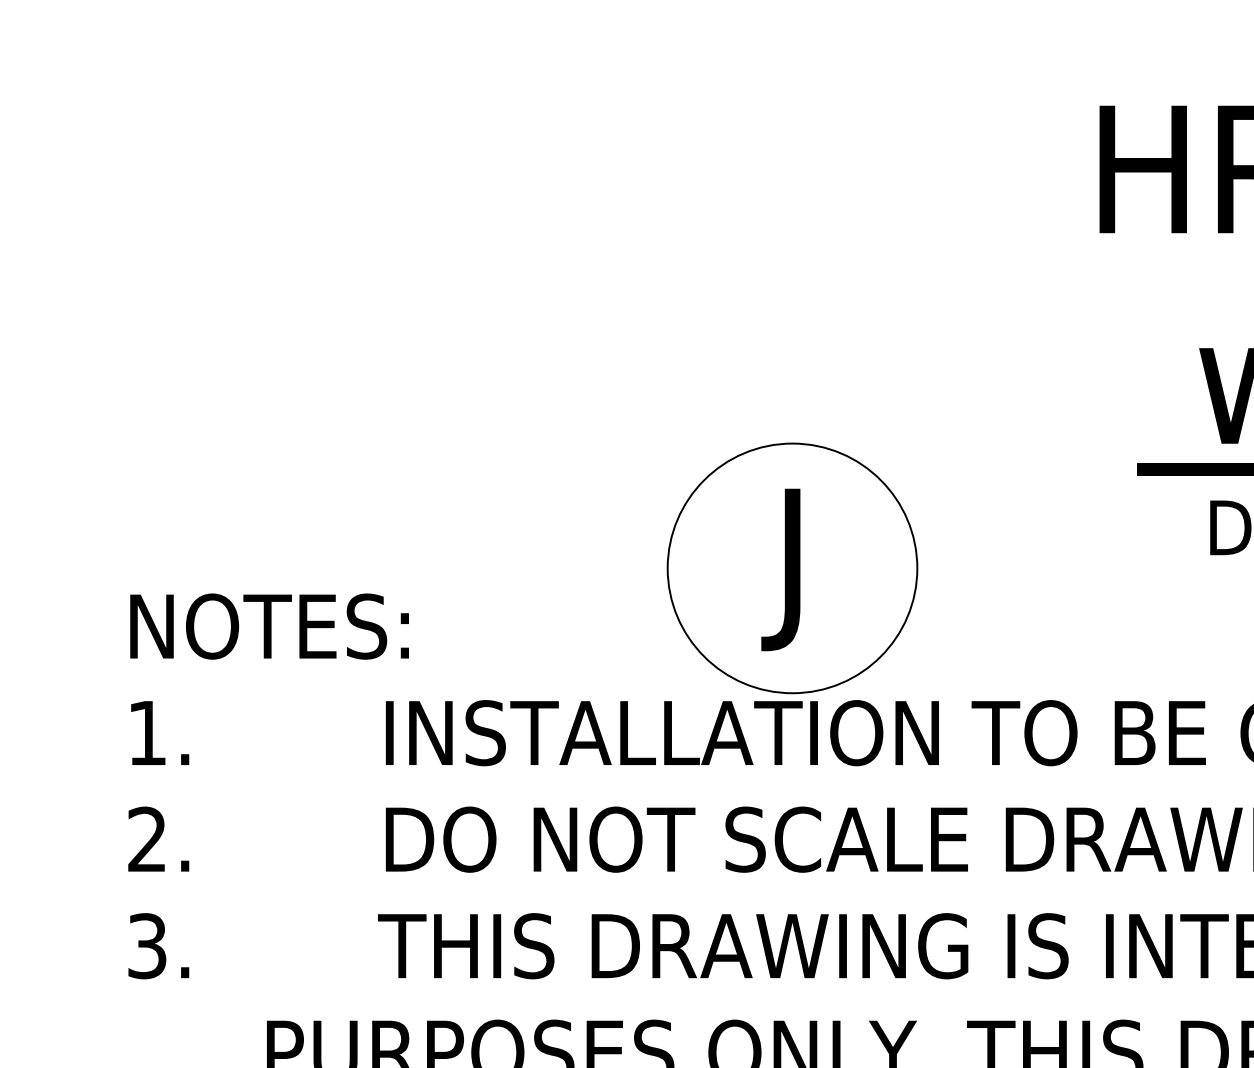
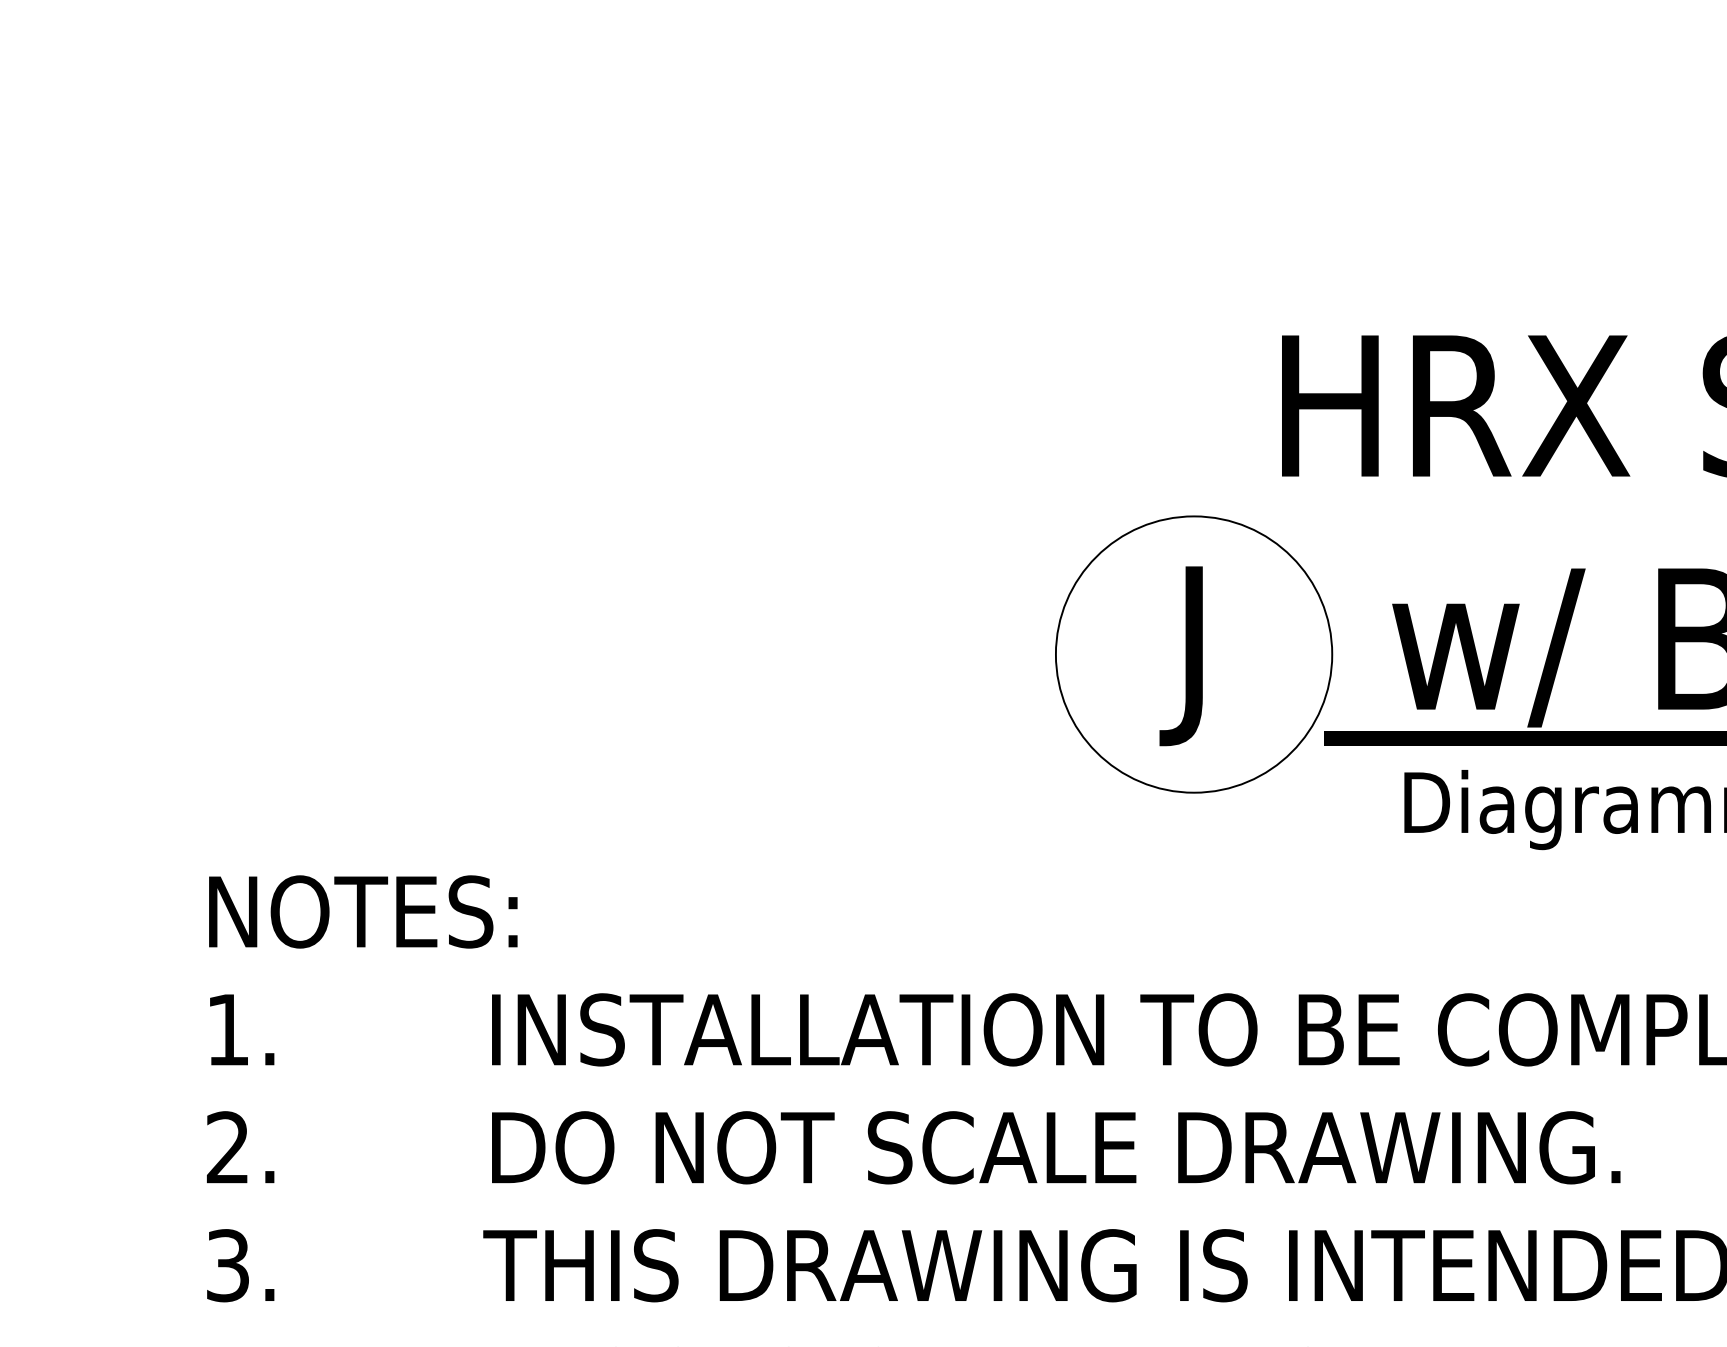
part: (792, 568) -> (1194, 654), moved

